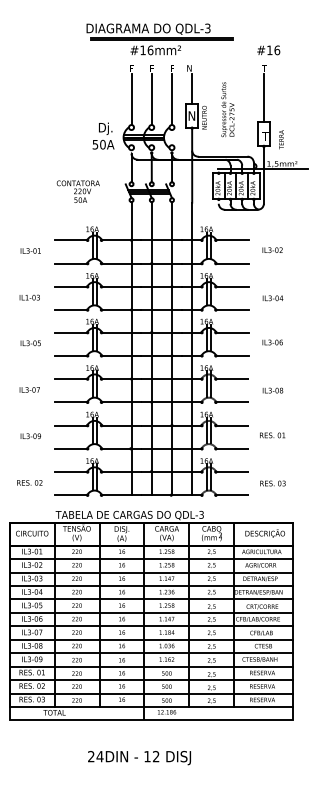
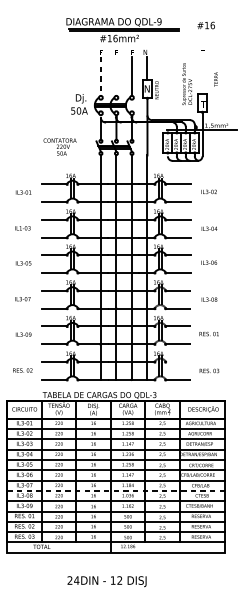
text: (207, 28) -> (159, 21), QDL-3 -> QDL-9
text: (268, 50) -> (206, 25), moved
line: (264, 98) -> (202, 75), removed
line: (151, 99) -> (116, 76), removed
line: (131, 100) -> (100, 77), solid -> dashed
text: (227, 109) -> (186, 83), moved
text: (281, 139) -> (216, 79), moved
line: (232, 471) -> (178, 361), removed
line: (151, 639) -> (116, 490), solid -> dashed

